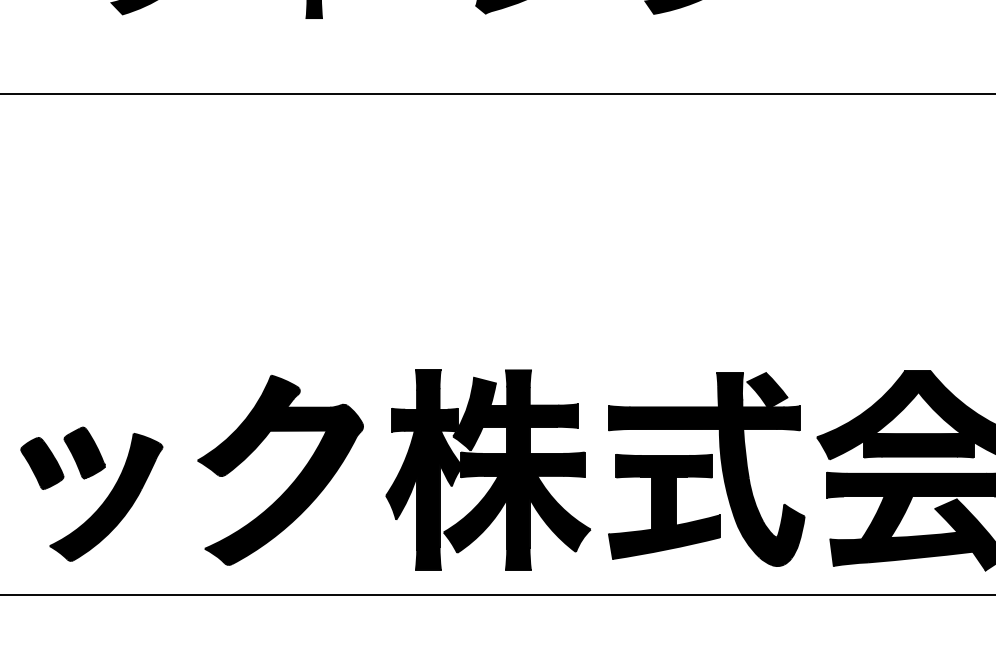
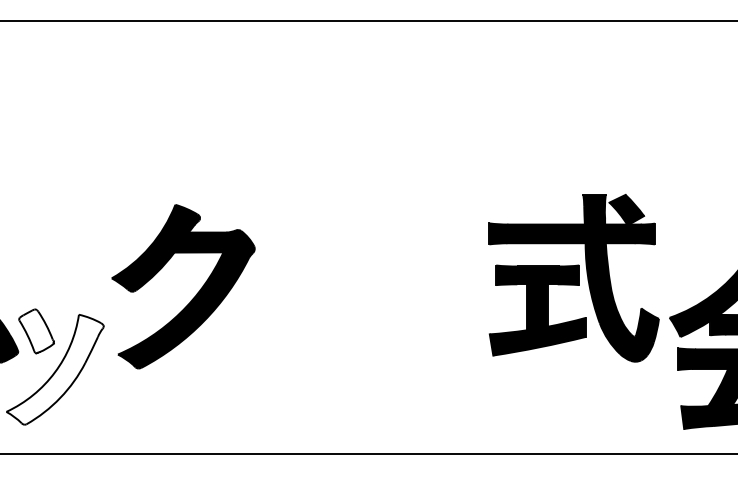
fill: (84, 452) -> (36, 330), removed
part: (488, 469) -> (385, 345), removed
part: (706, 469) -> (574, 278), moved
part: (295, 478) -> (196, 293), moved
fill: (105, 496) -> (54, 369), removed

